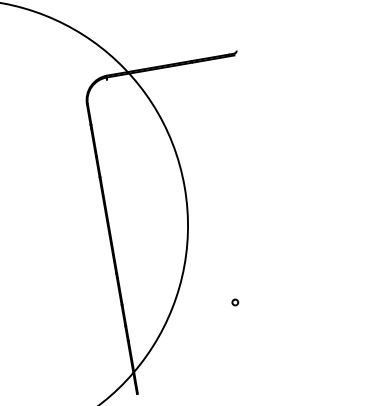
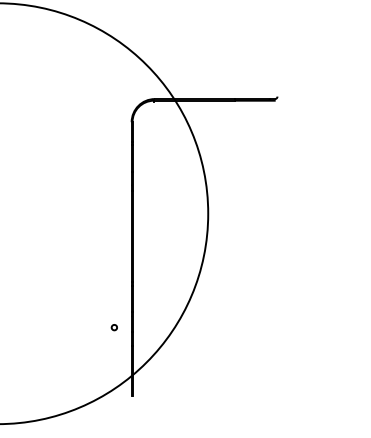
part: (234, 302) -> (113, 327), moved

